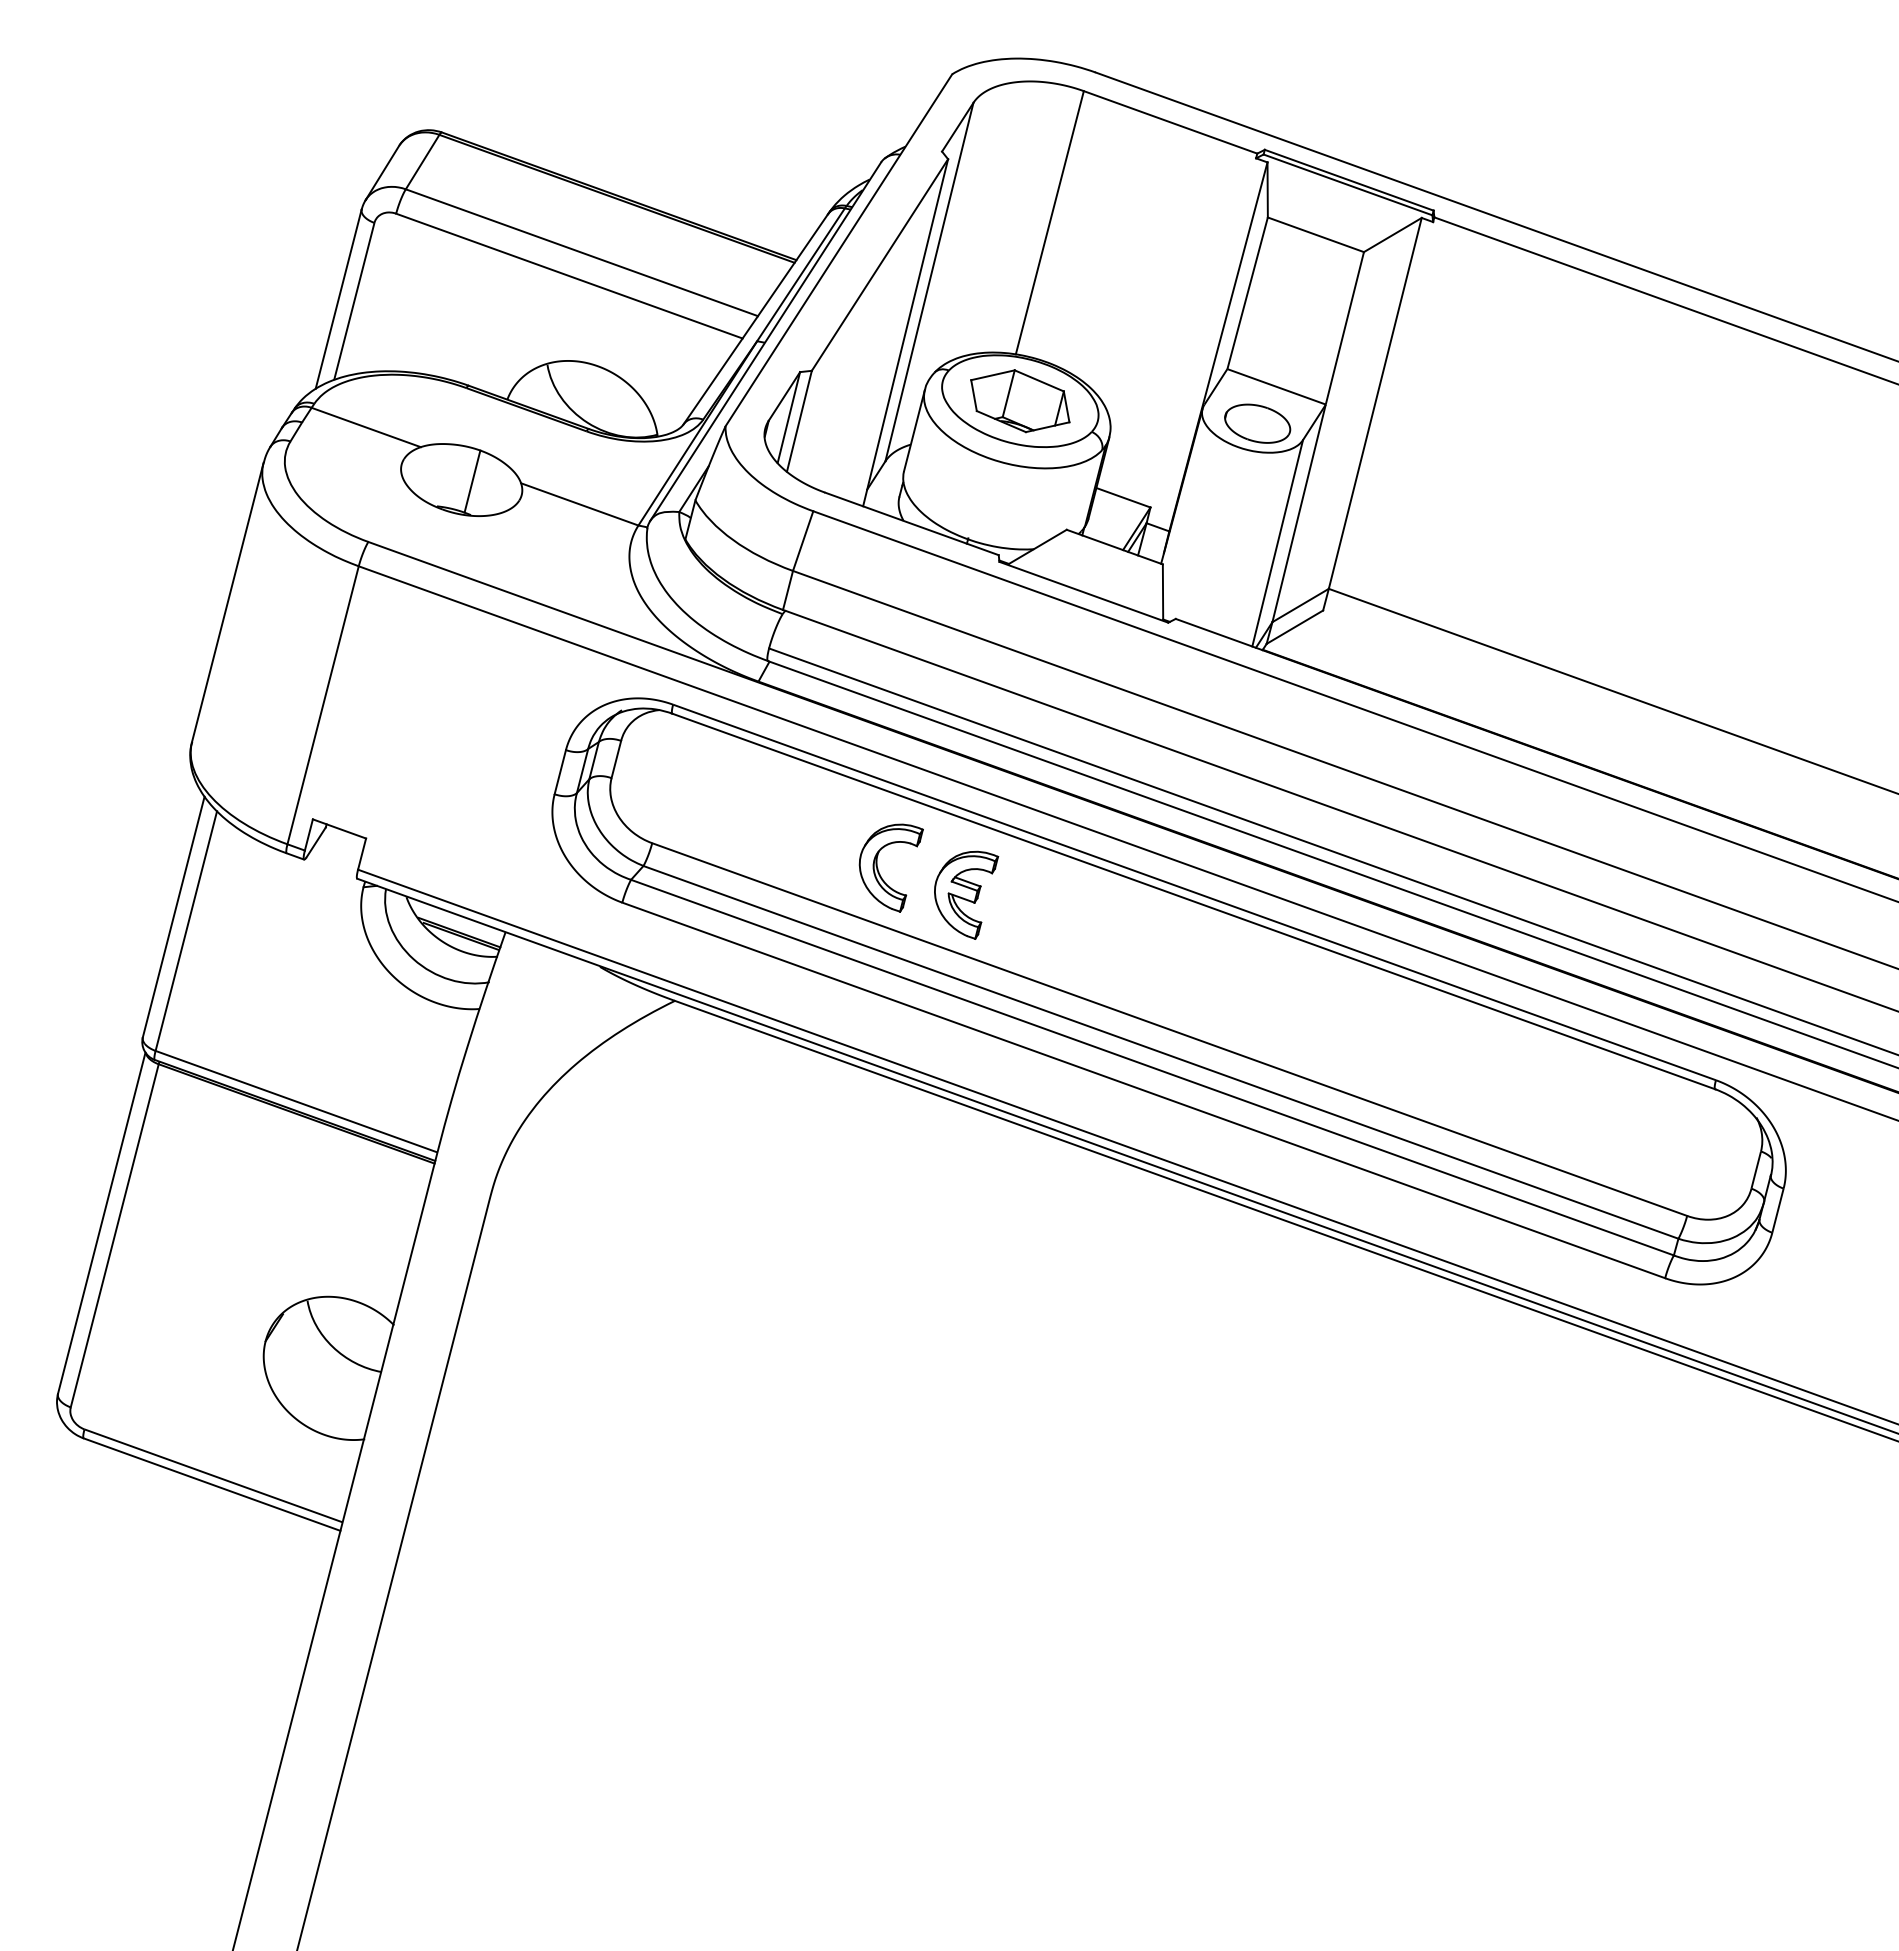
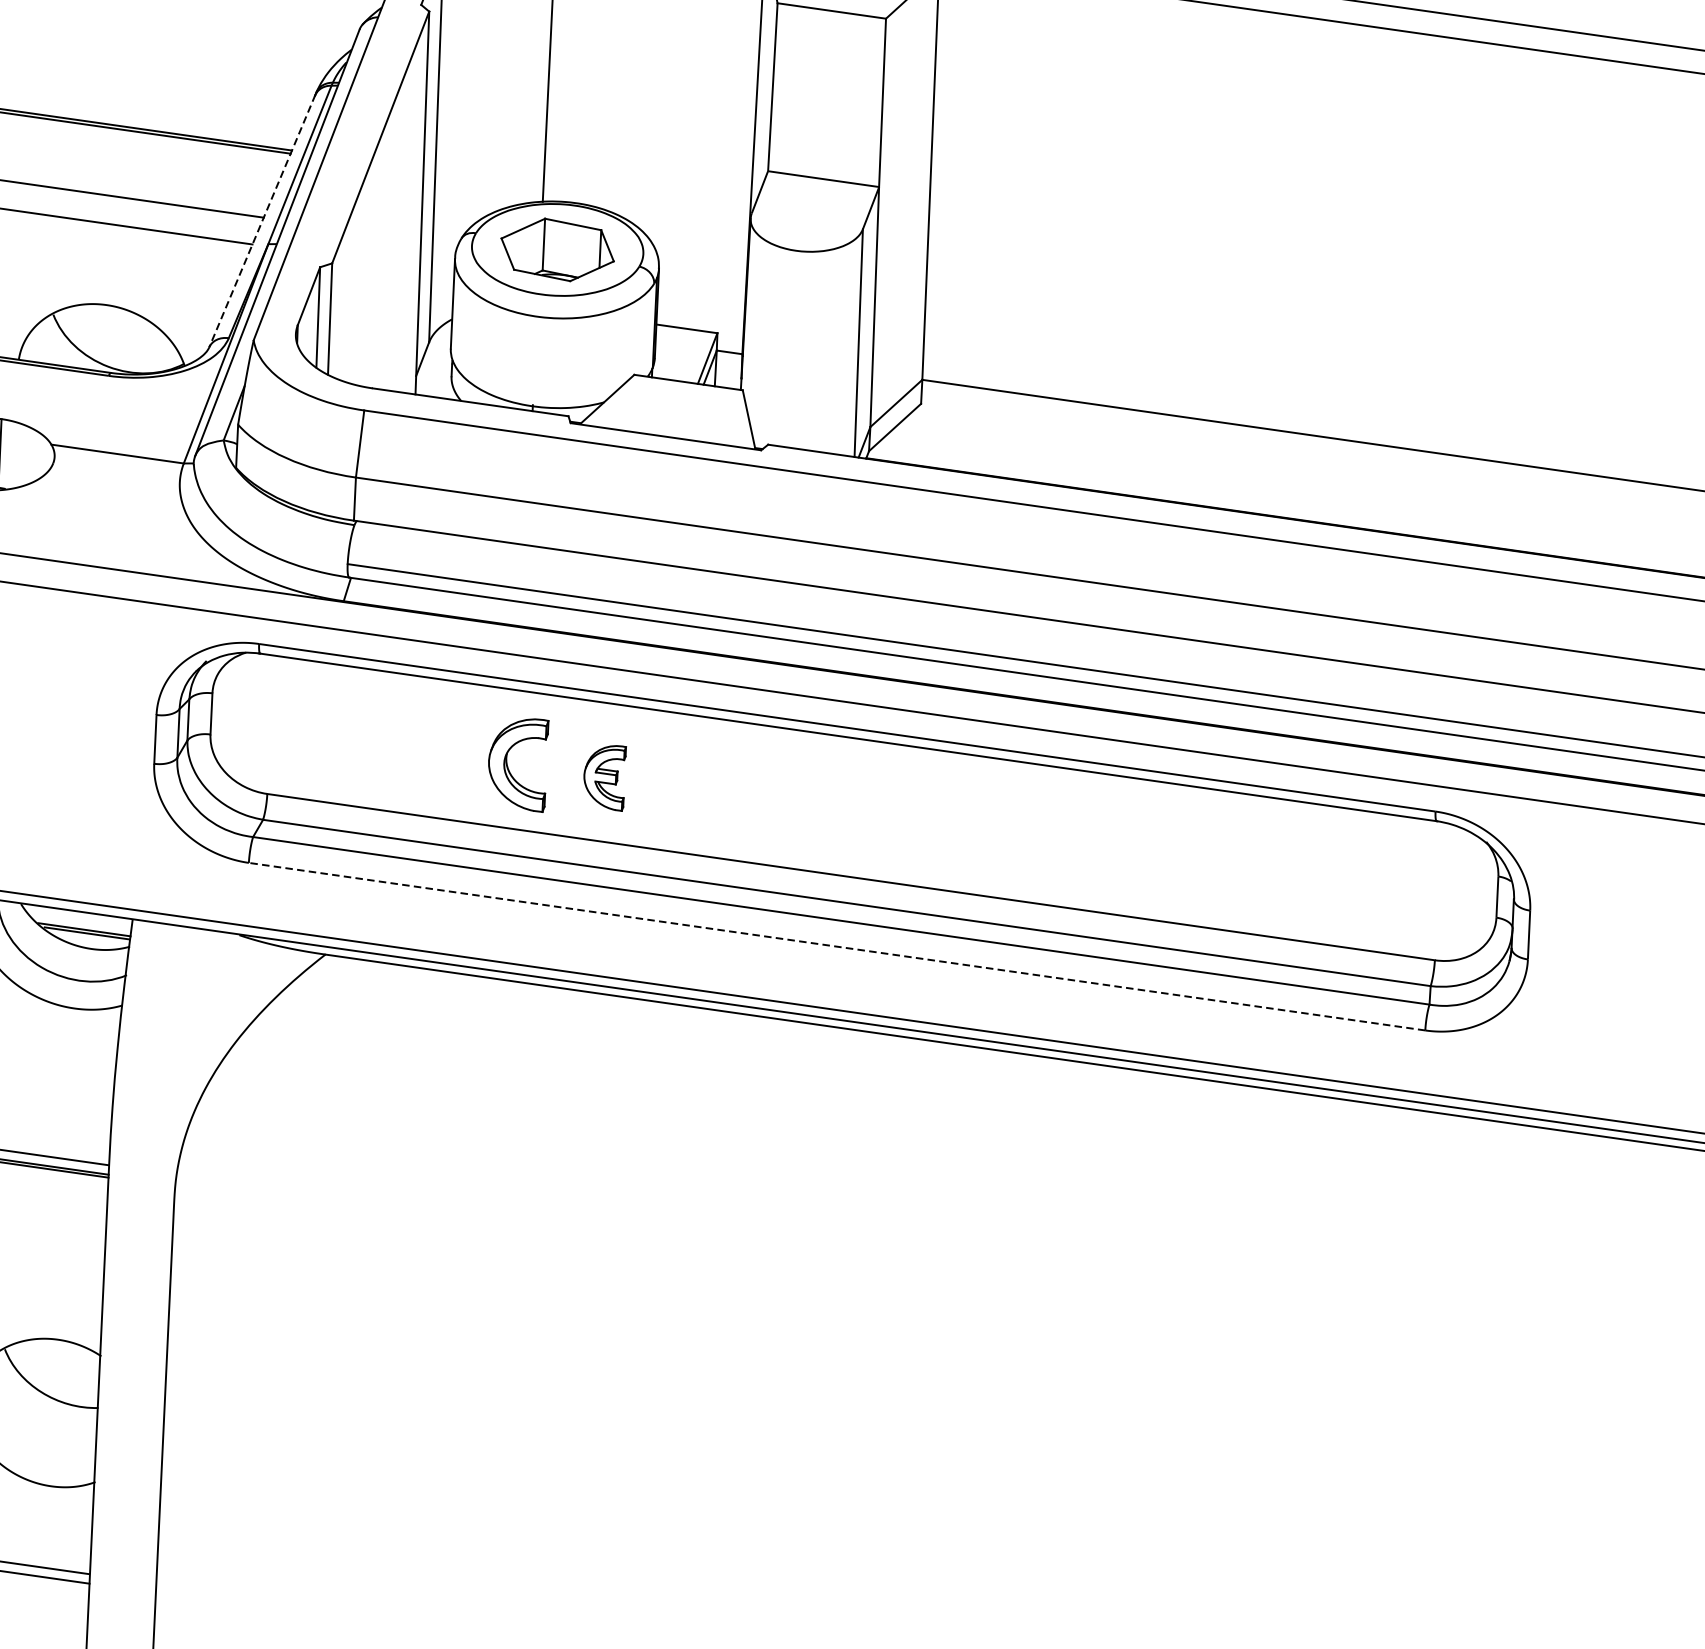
line: (756, 319) -> (262, 221), solid -> dashed
part: (1257, 423) -> (811, 221), removed
part: (966, 894) -> (608, 779), size x0.7
line: (1143, 1090) -> (836, 946), solid -> dashed

